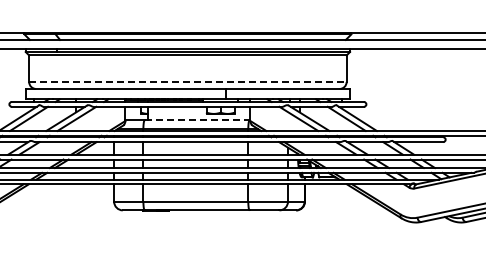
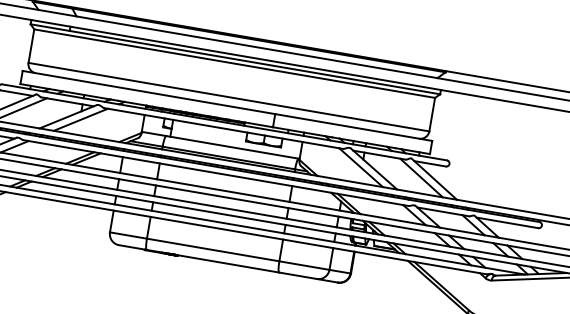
line: (187, 82) -> (228, 97), dashed -> solid
line: (197, 120) -> (232, 147), dashed -> solid

